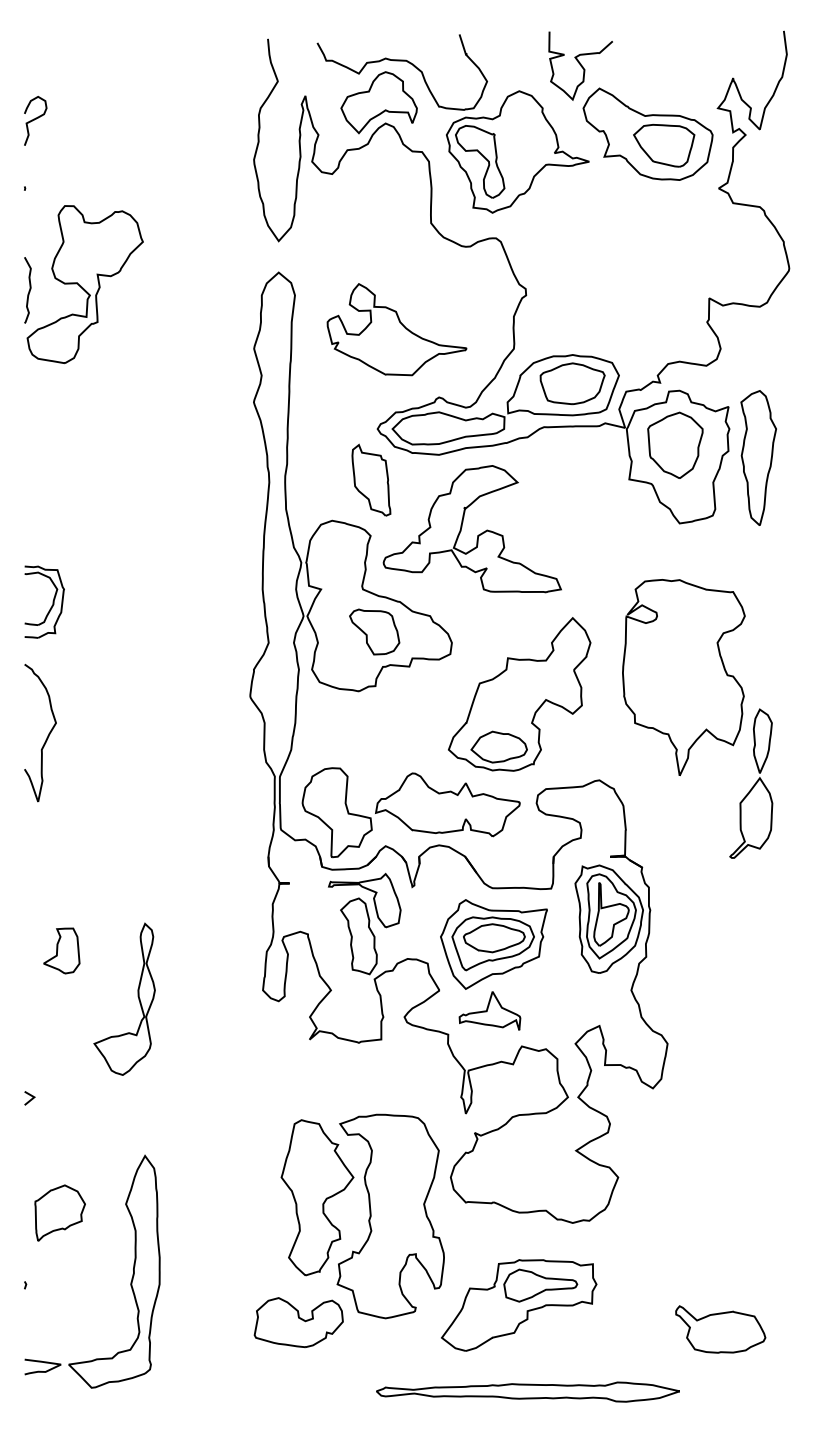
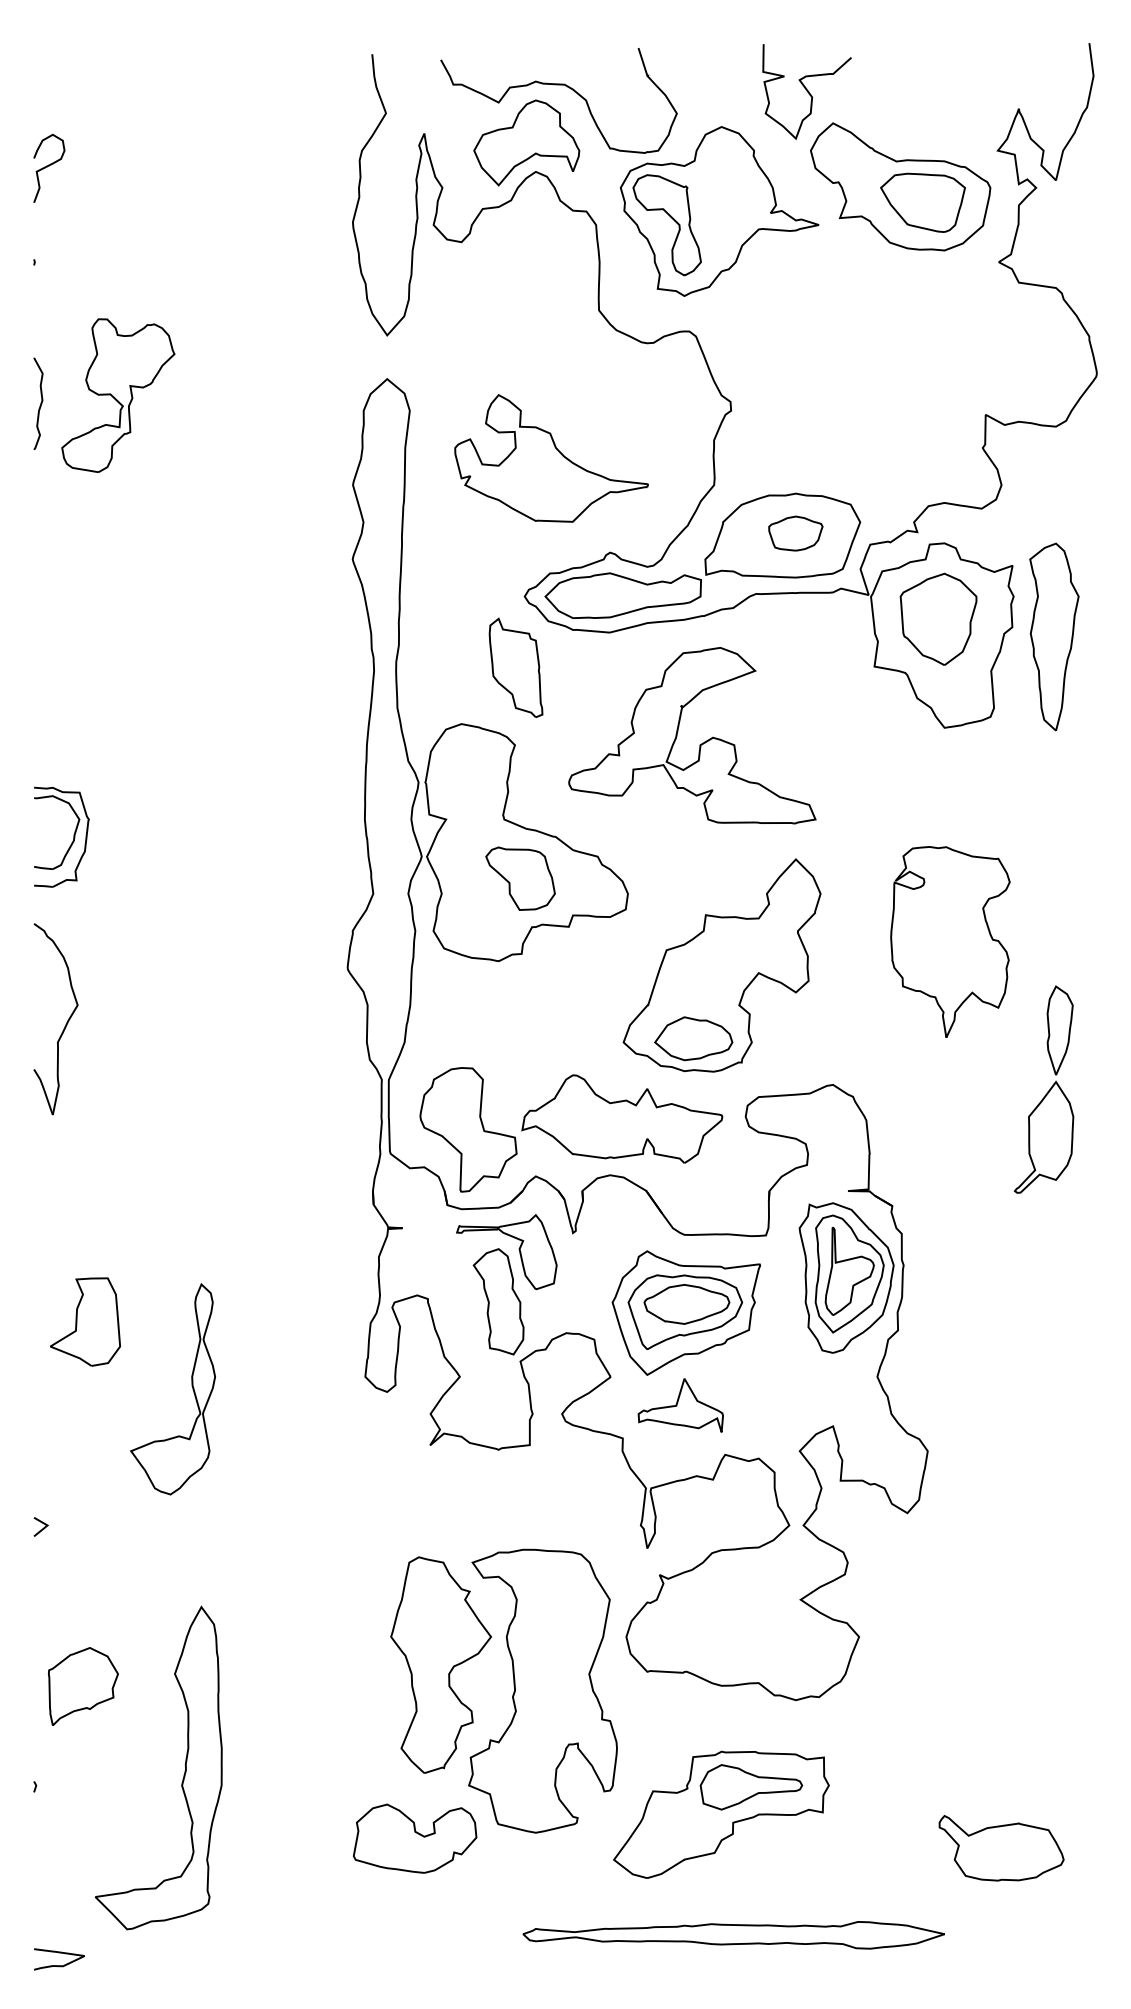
part: (85, 284) -> (118, 395), size x0.7
part: (572, 383) -> (795, 533), size x0.6
part: (477, 535) -> (699, 744), moved
part: (683, 677) -> (950, 941), size x0.7
part: (61, 951) -> (85, 1322), size x1.4
curve: (42, 1362) -> (59, 1953), moved

